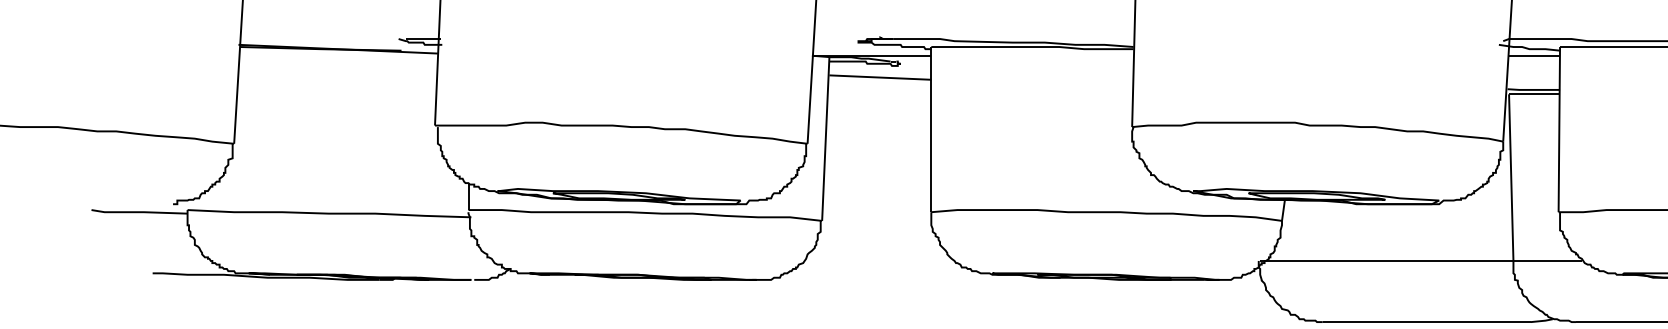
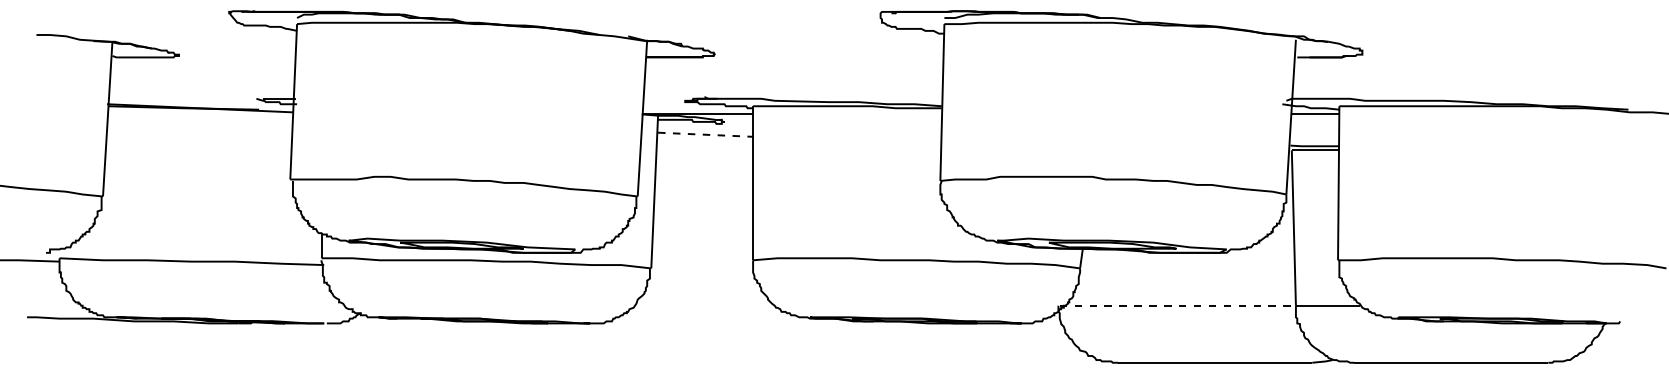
line: (880, 77) -> (705, 134), solid -> dashed
line: (1387, 260) -> (1178, 305), solid -> dashed

